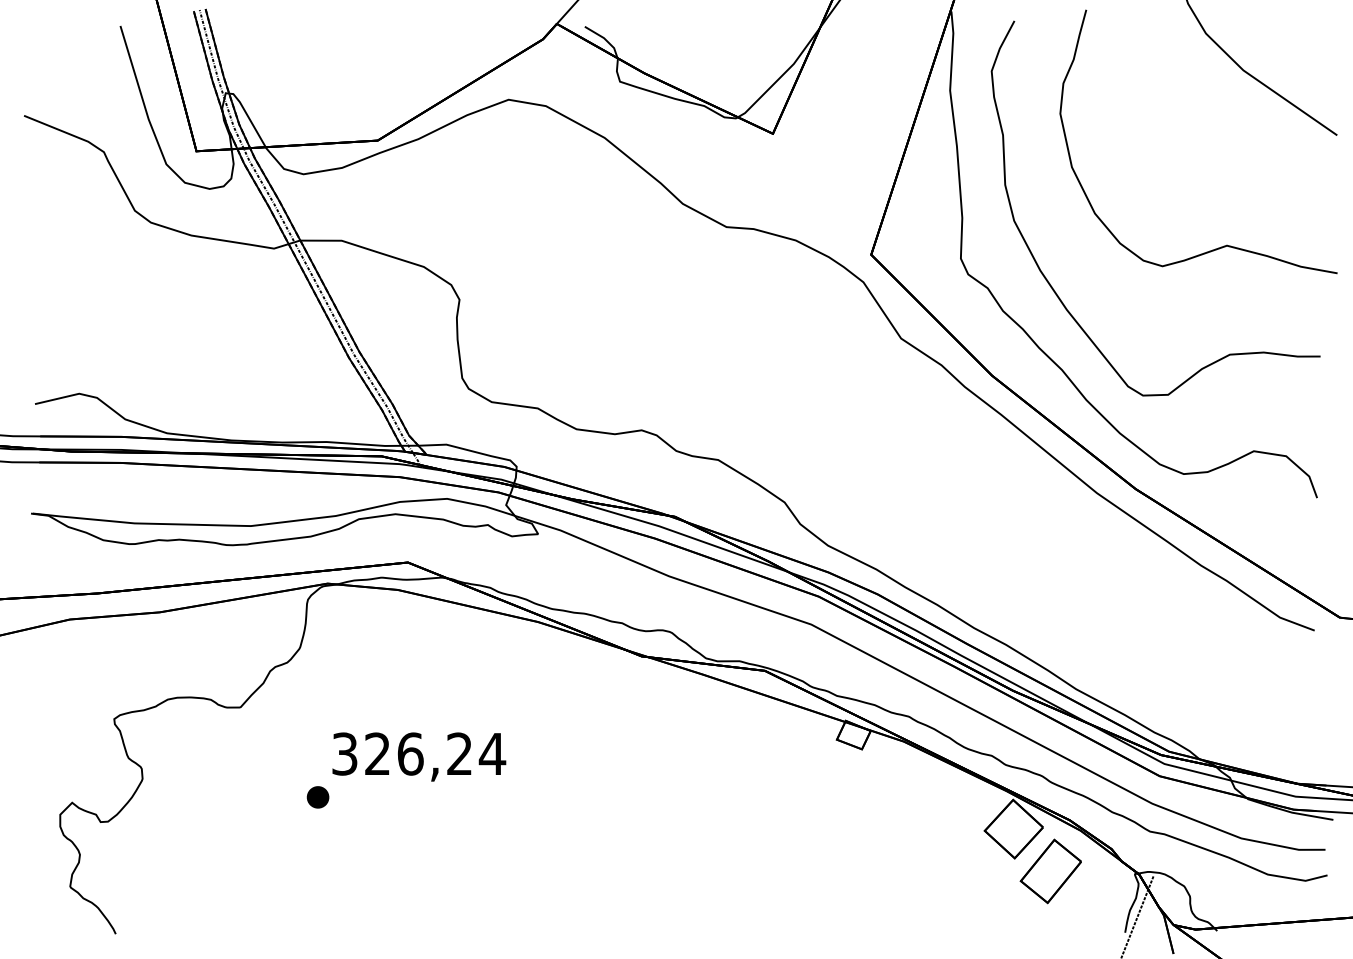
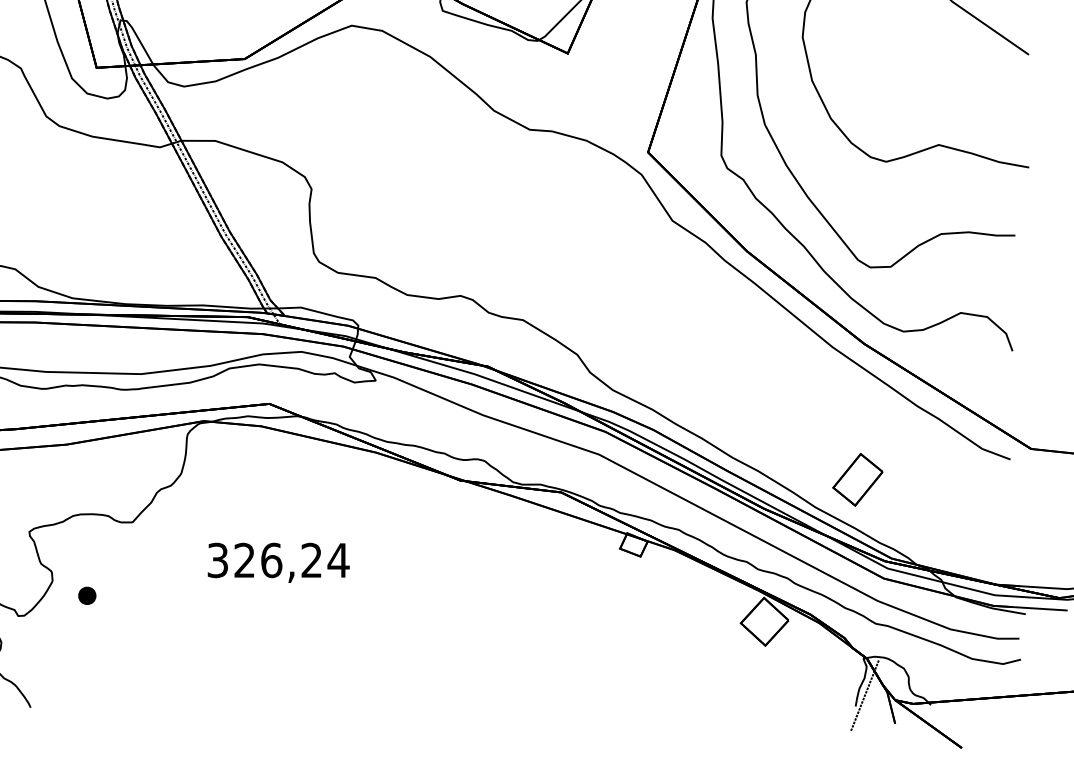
part: (317, 797) -> (86, 595), moved
part: (1050, 871) -> (857, 479), moved

